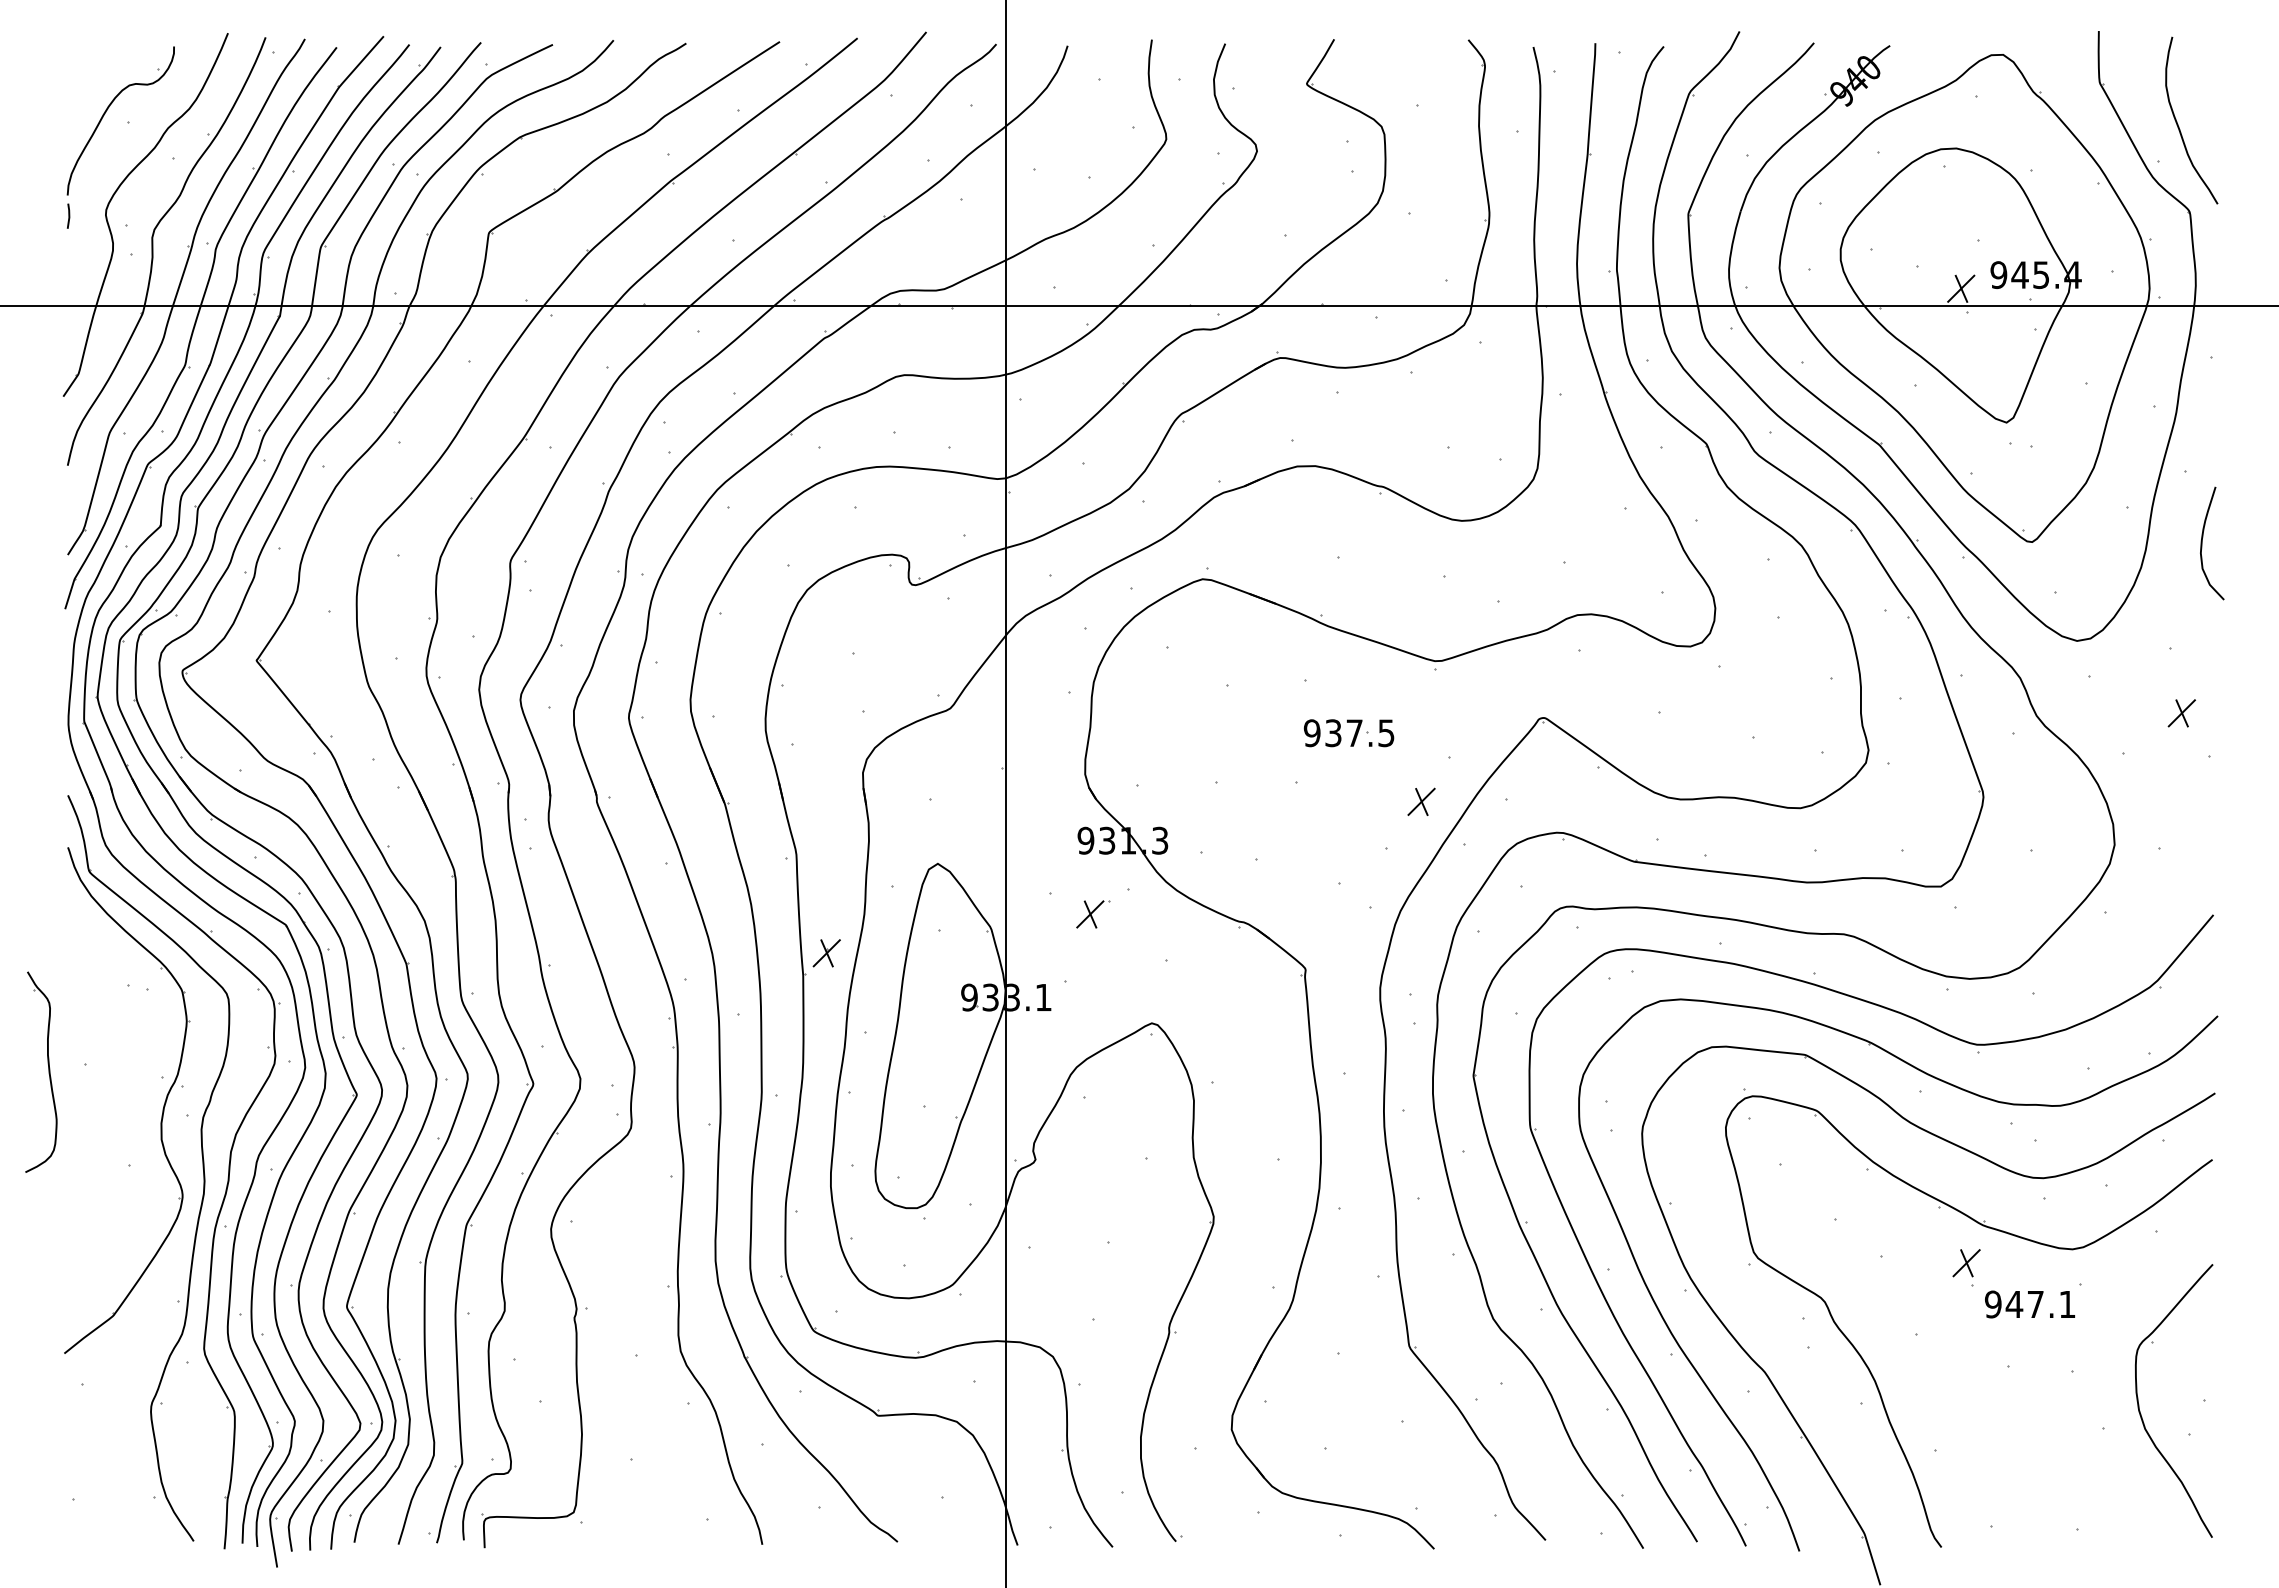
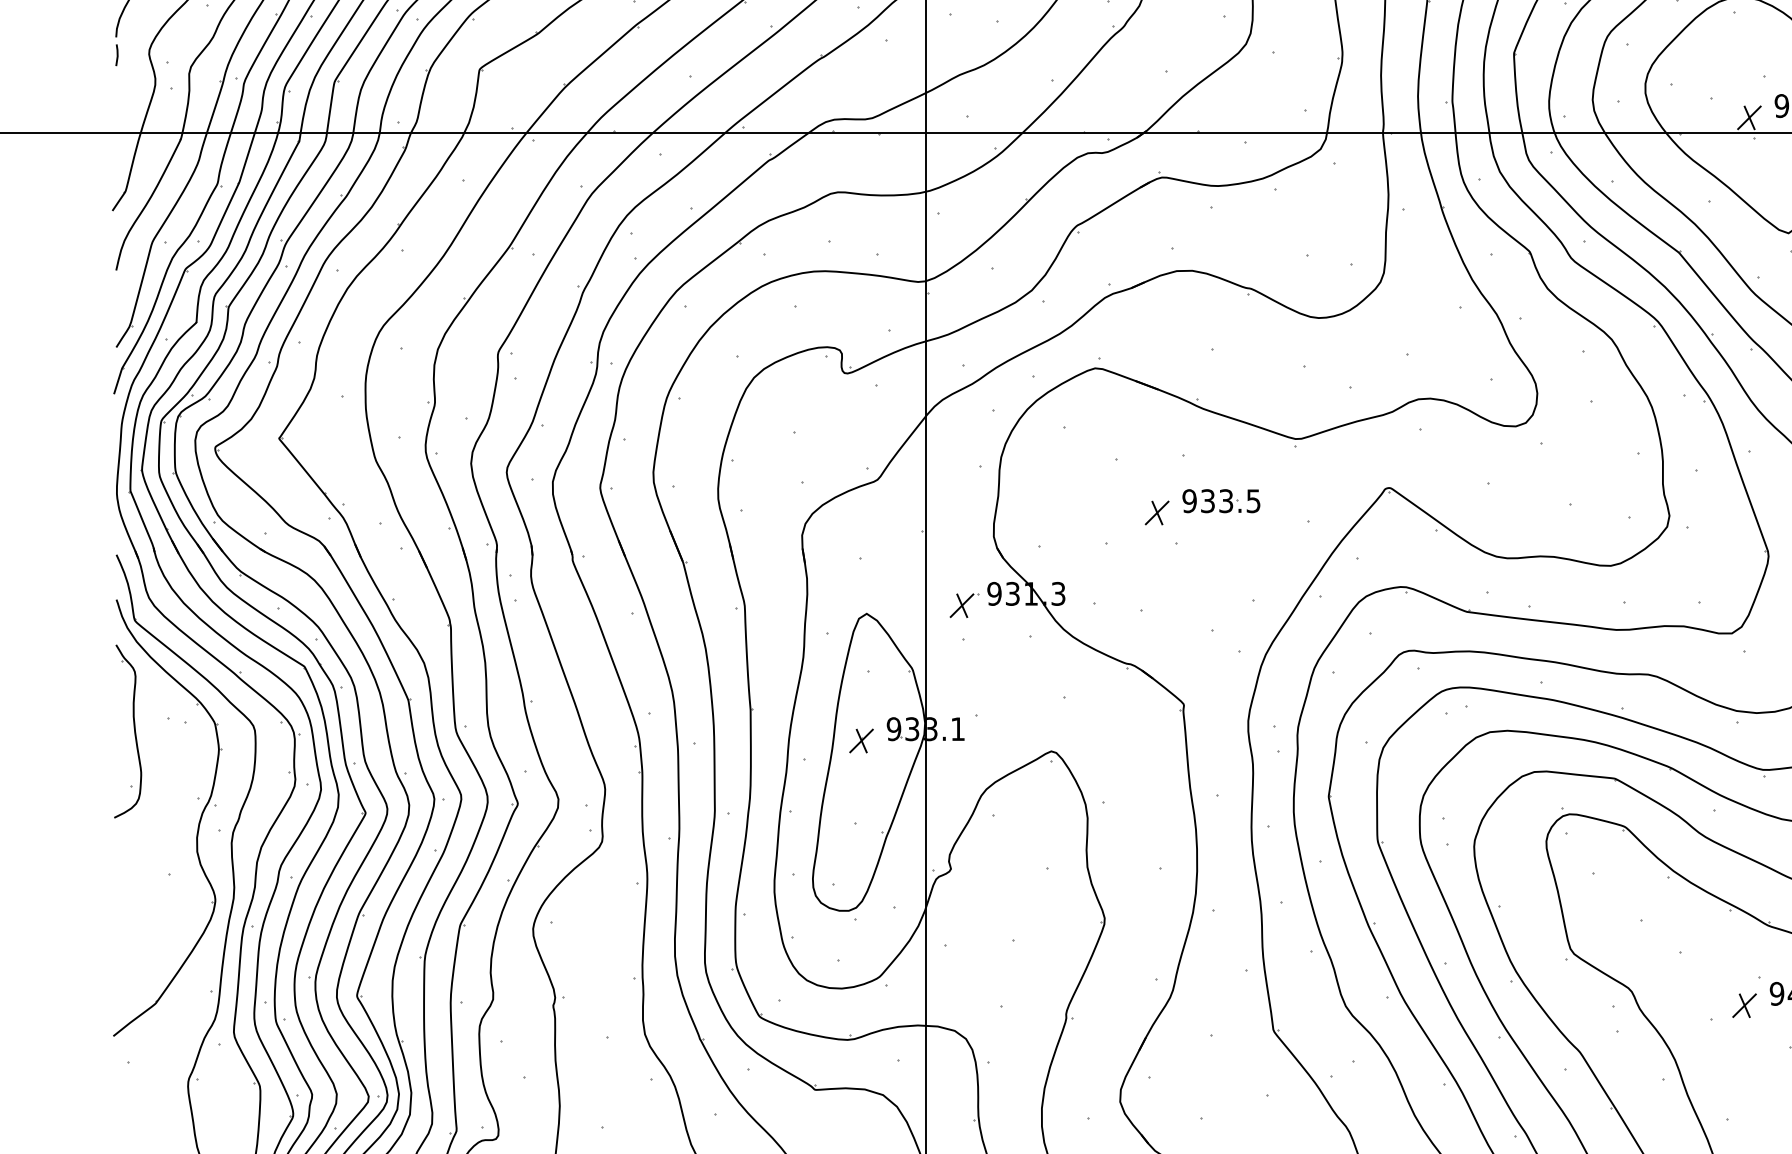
text: (1354, 733) -> (1226, 501), 937.5 -> 933.5
part: (1421, 801) -> (1157, 512), moved
part: (1093, 914) -> (964, 605), moved
part: (826, 953) -> (861, 741), moved
part: (48, 1071) -> (134, 730), moved
part: (1966, 1263) -> (1744, 1005), moved

